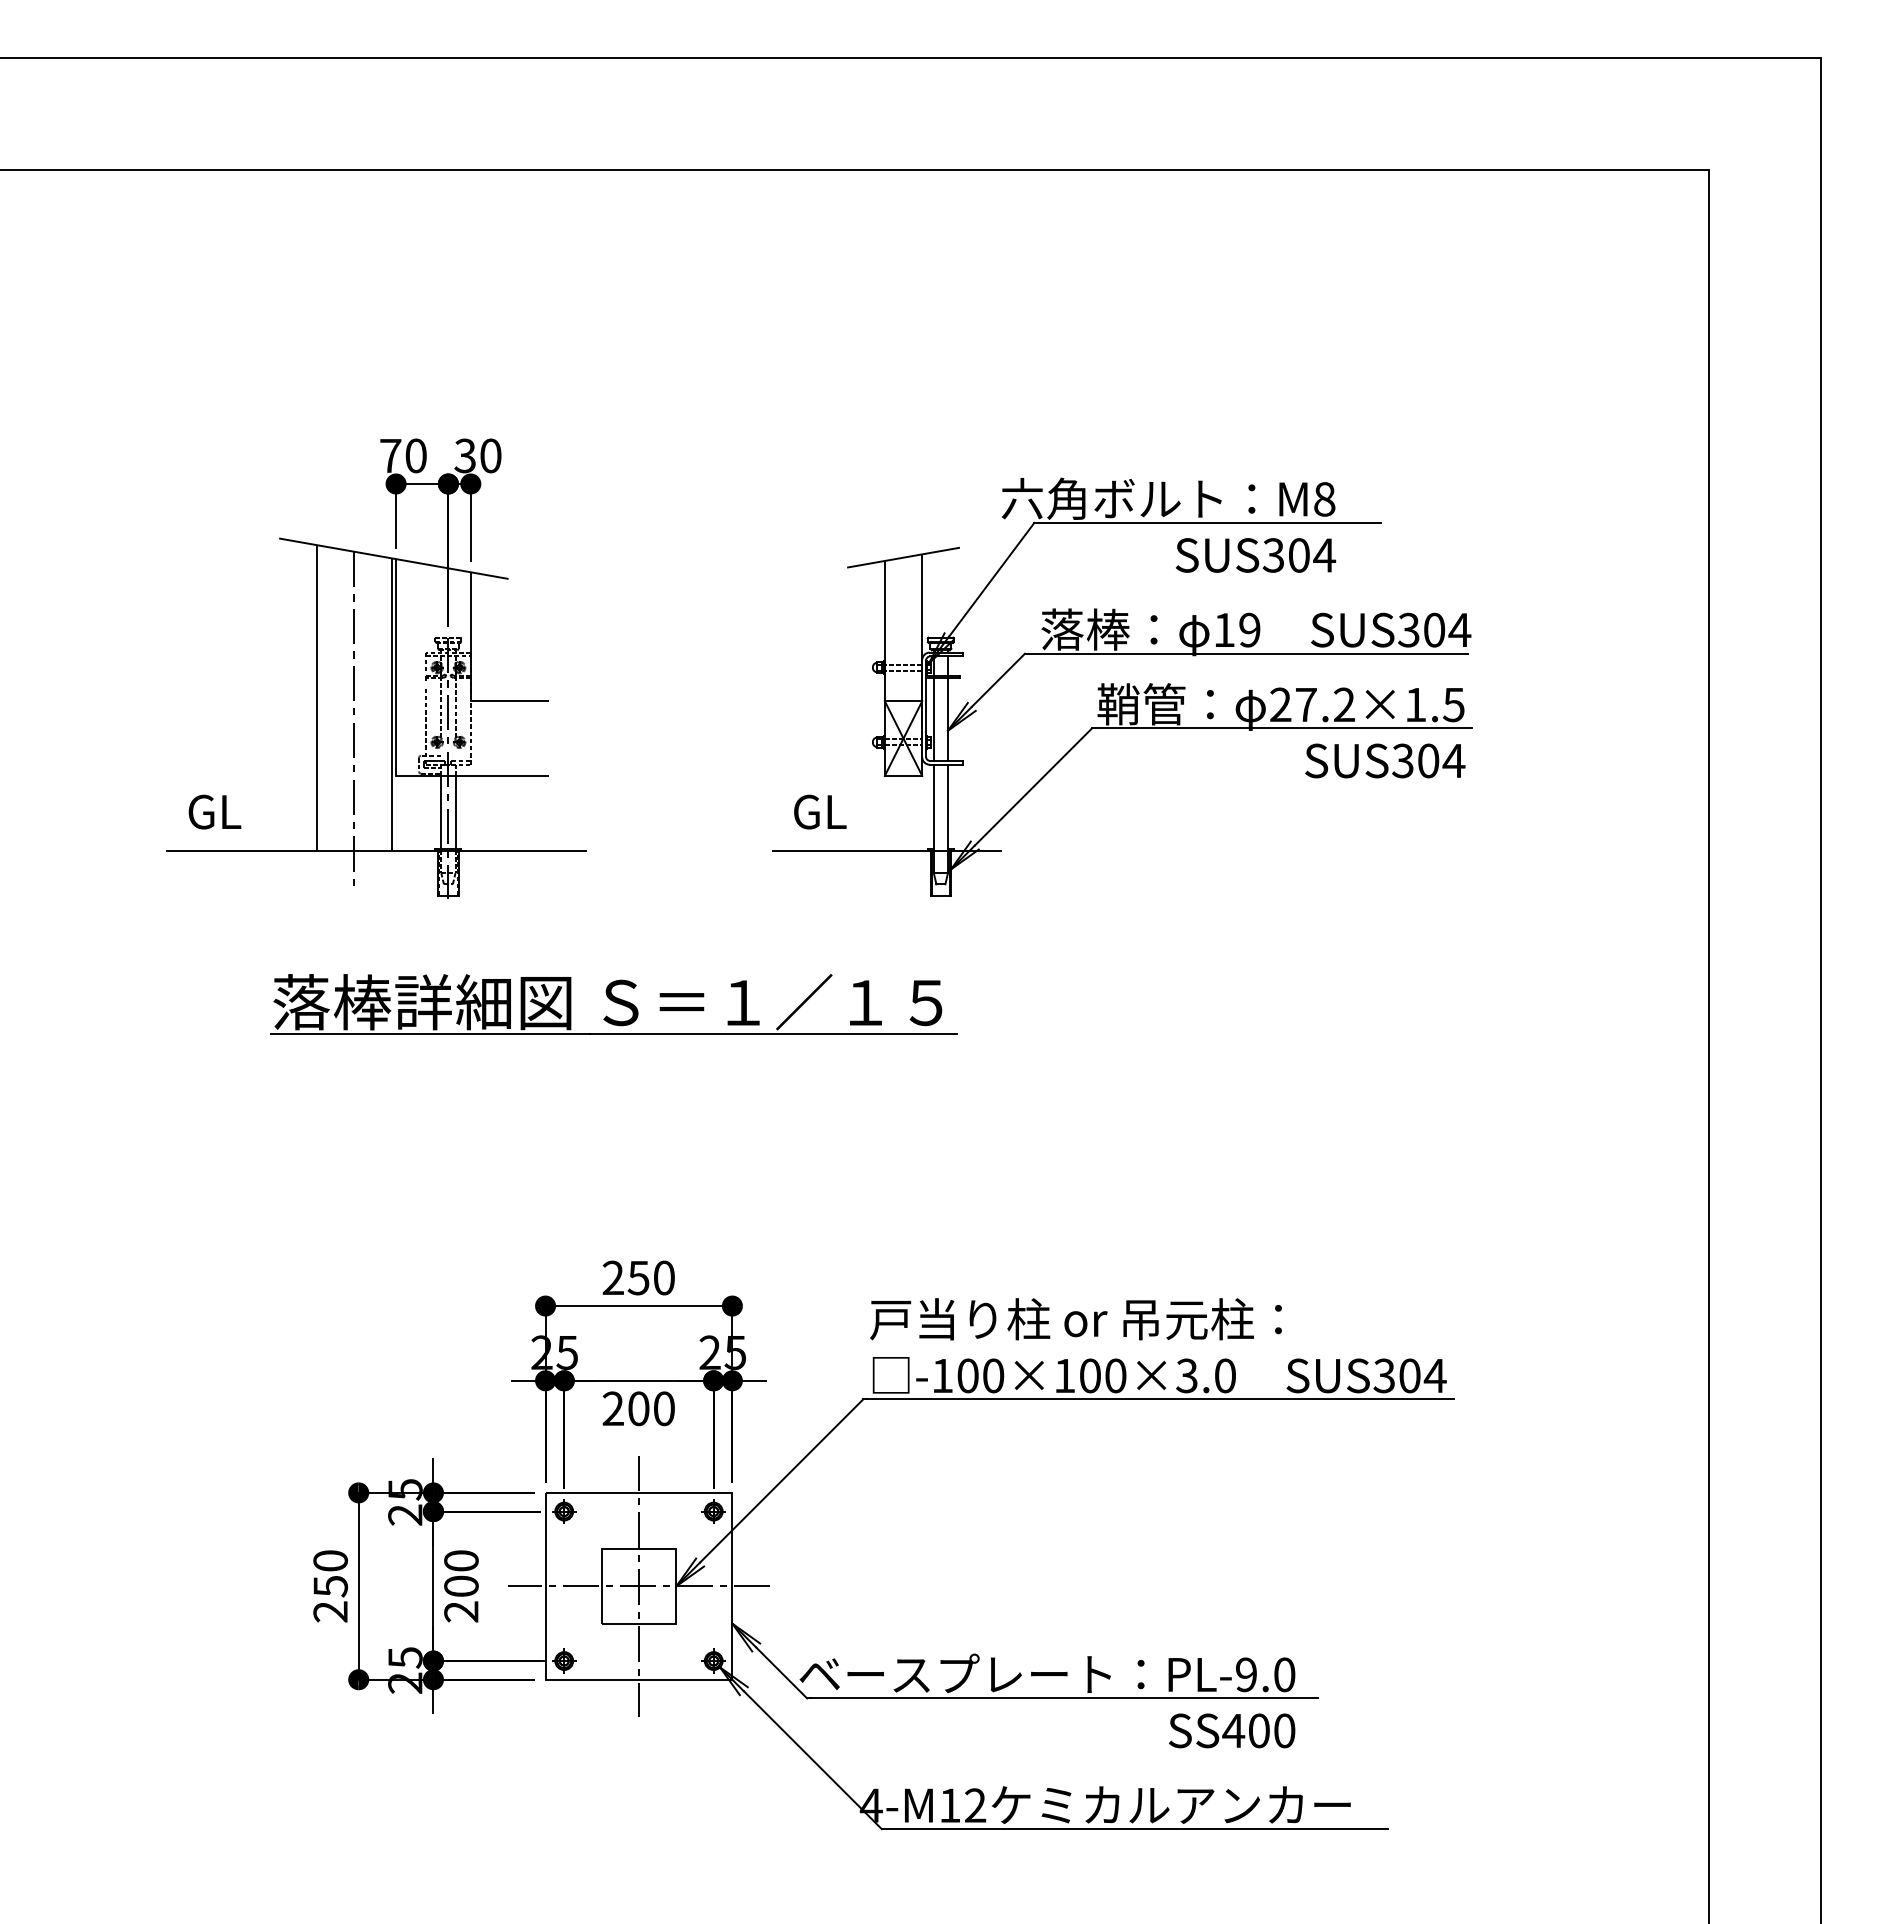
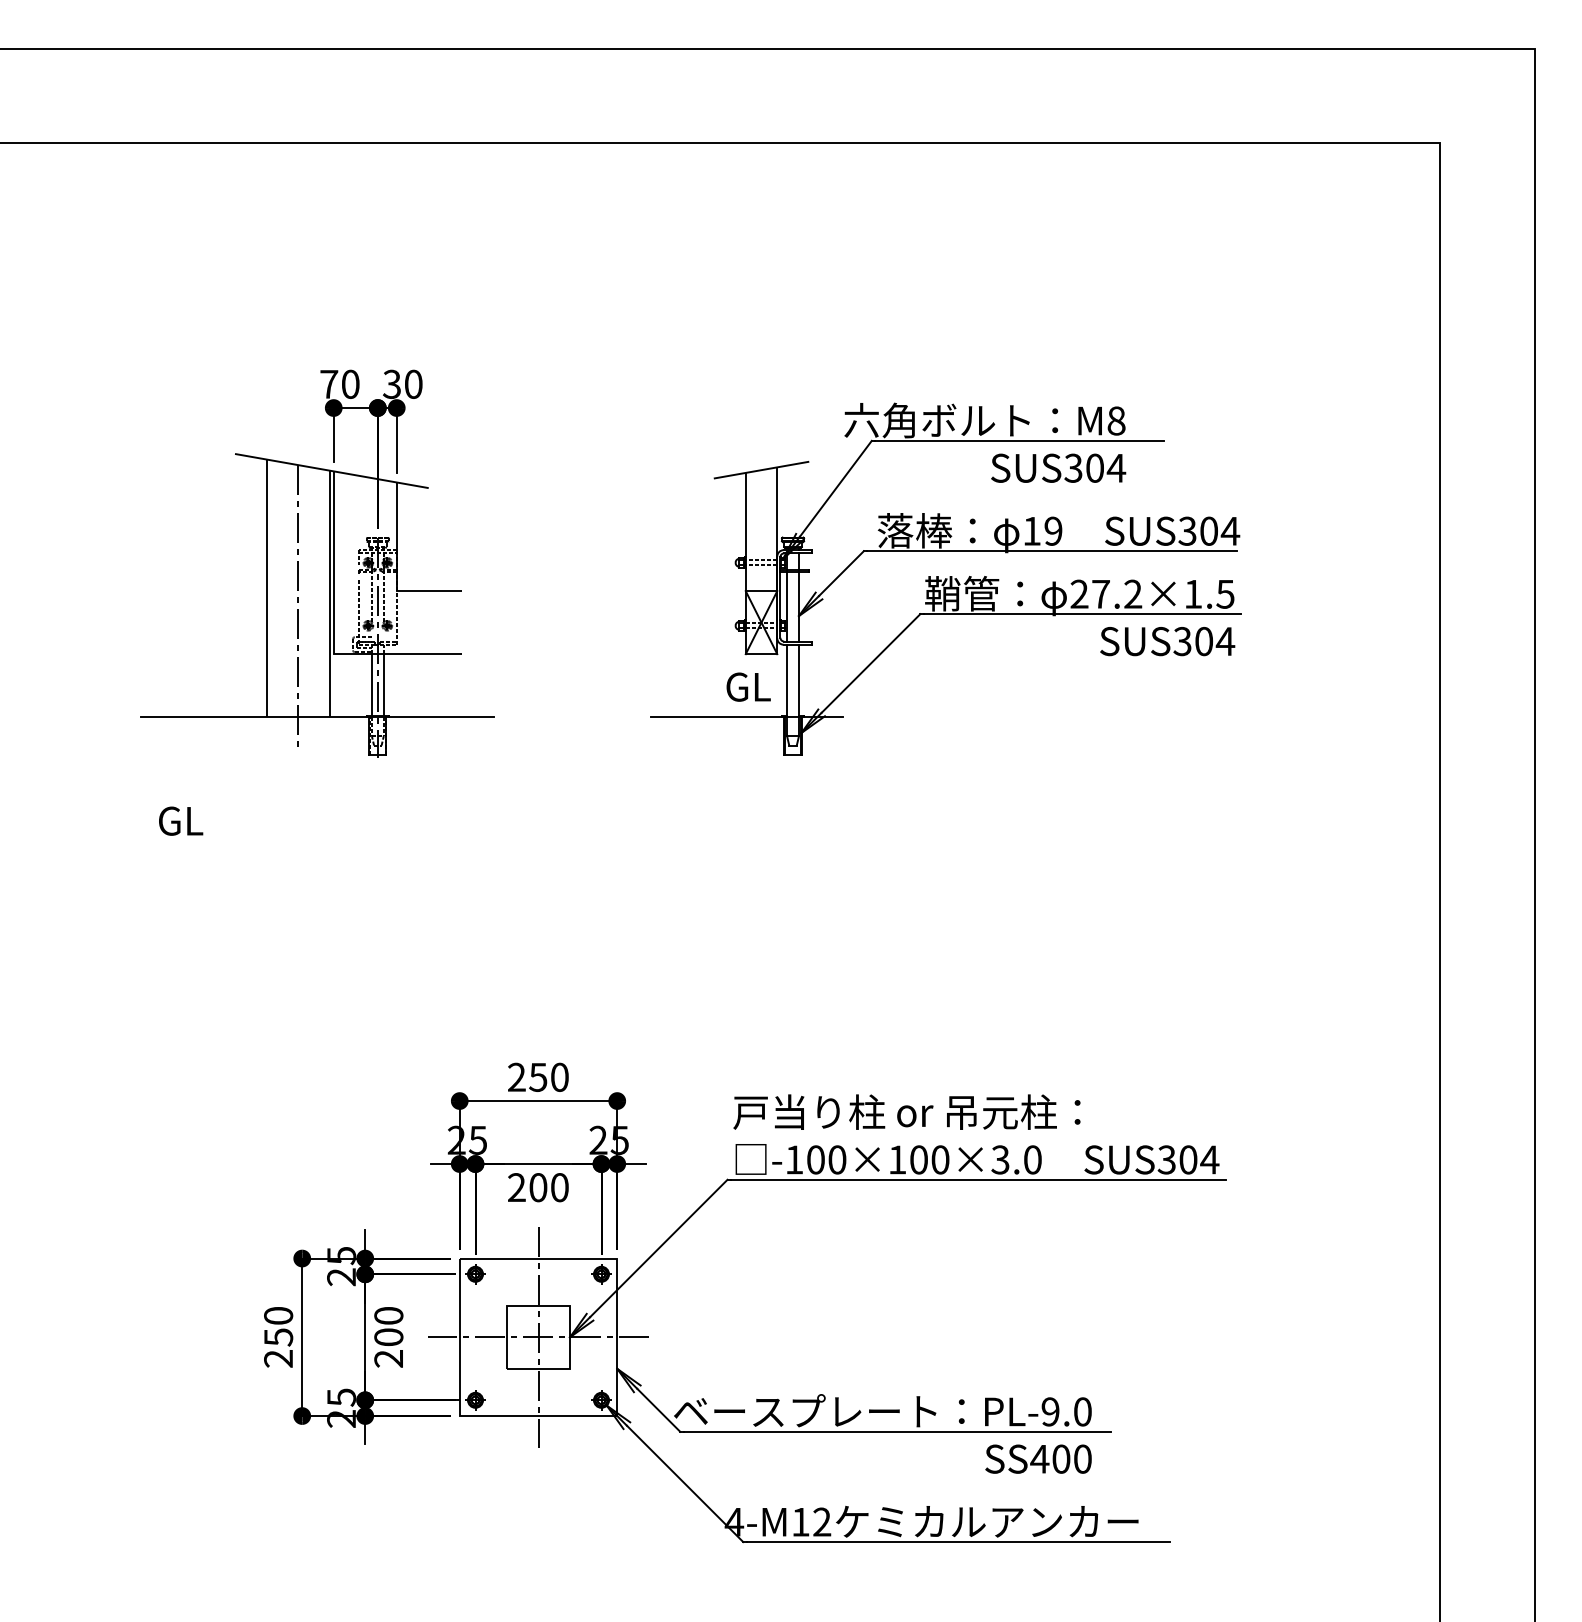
text: (214, 811) -> (180, 820), moved
text: (820, 811) -> (748, 686), moved
part: (613, 1004) -> (517, 846), removed

